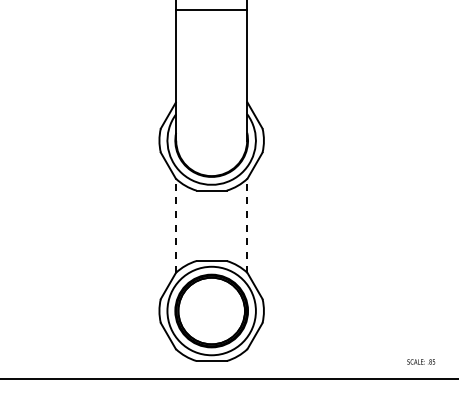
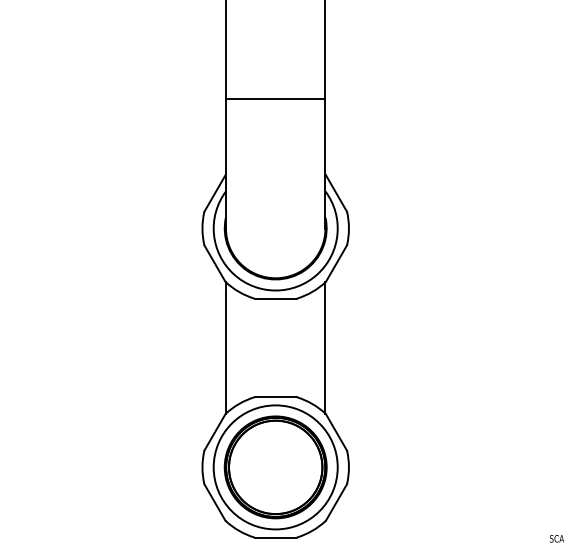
line: (211, 10) -> (275, 99), moved
line: (176, 225) -> (226, 347), dashed -> solid
line: (247, 225) -> (325, 347), dashed -> solid

